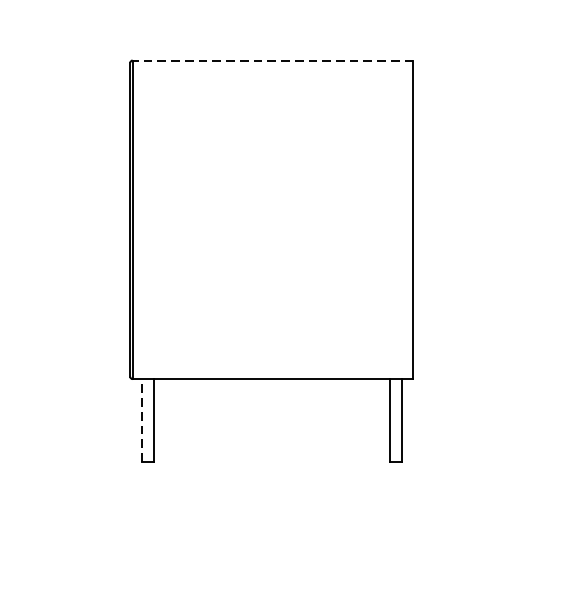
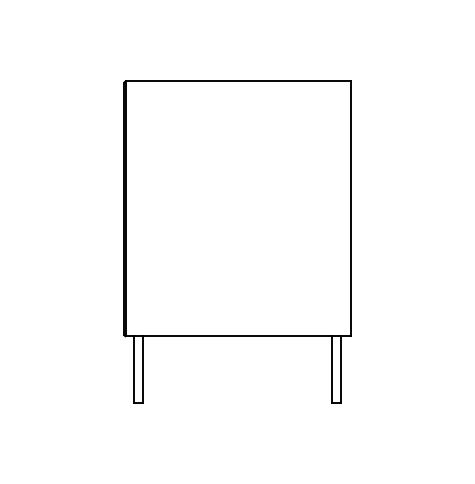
line: (271, 60) -> (237, 81), dashed -> solid
line: (141, 419) -> (133, 368), dashed -> solid

